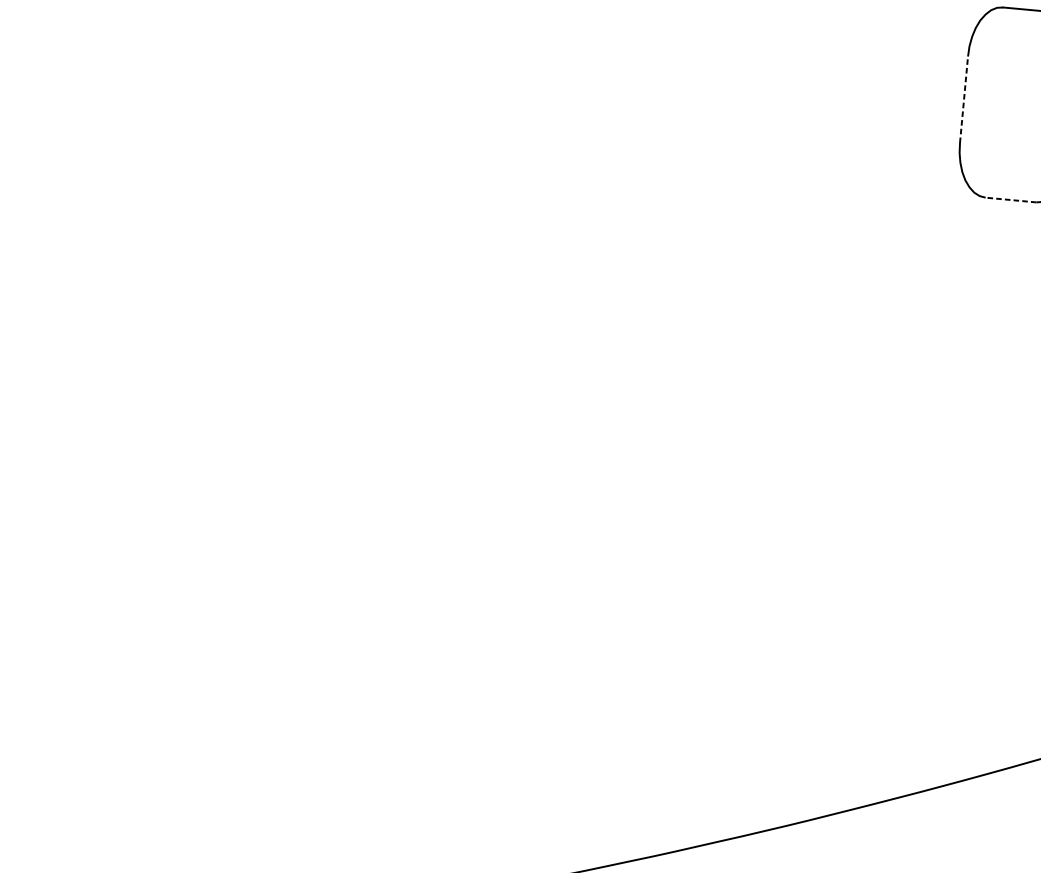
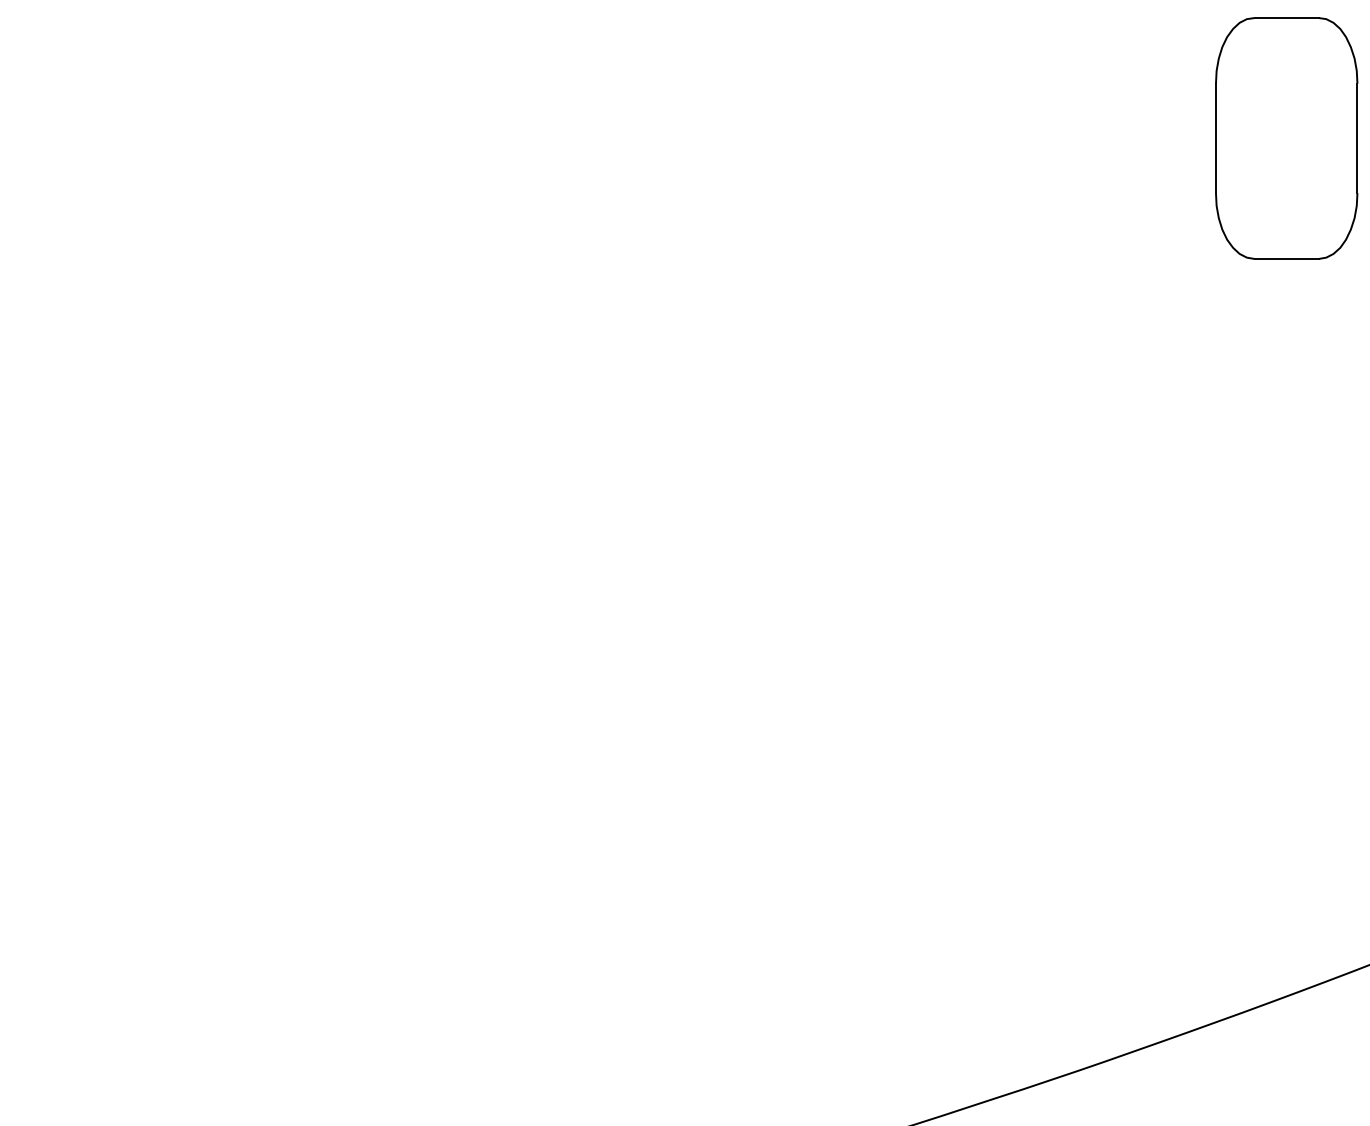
line: (963, 99) -> (1215, 138), dashed -> solid
line: (1010, 199) -> (1286, 258), dashed -> solid

